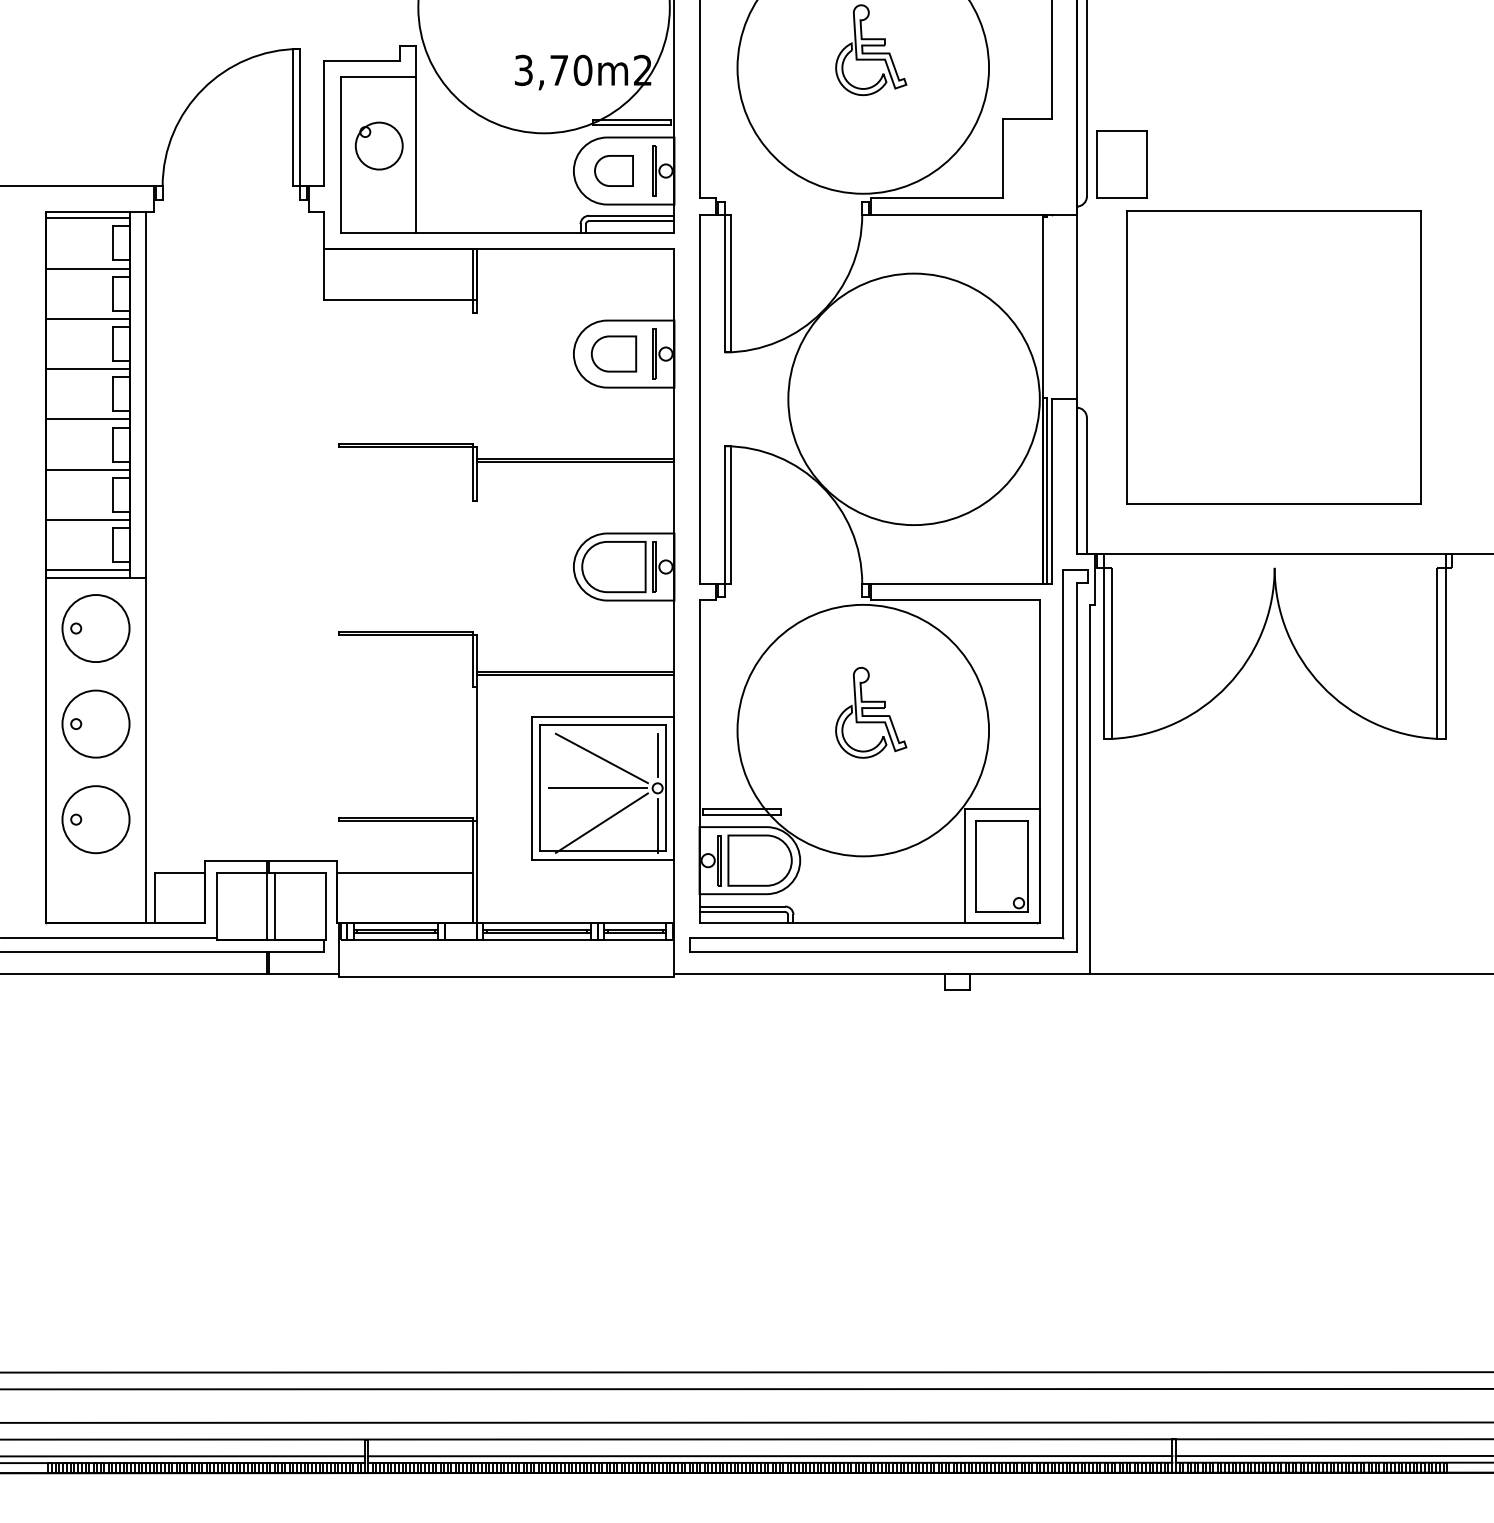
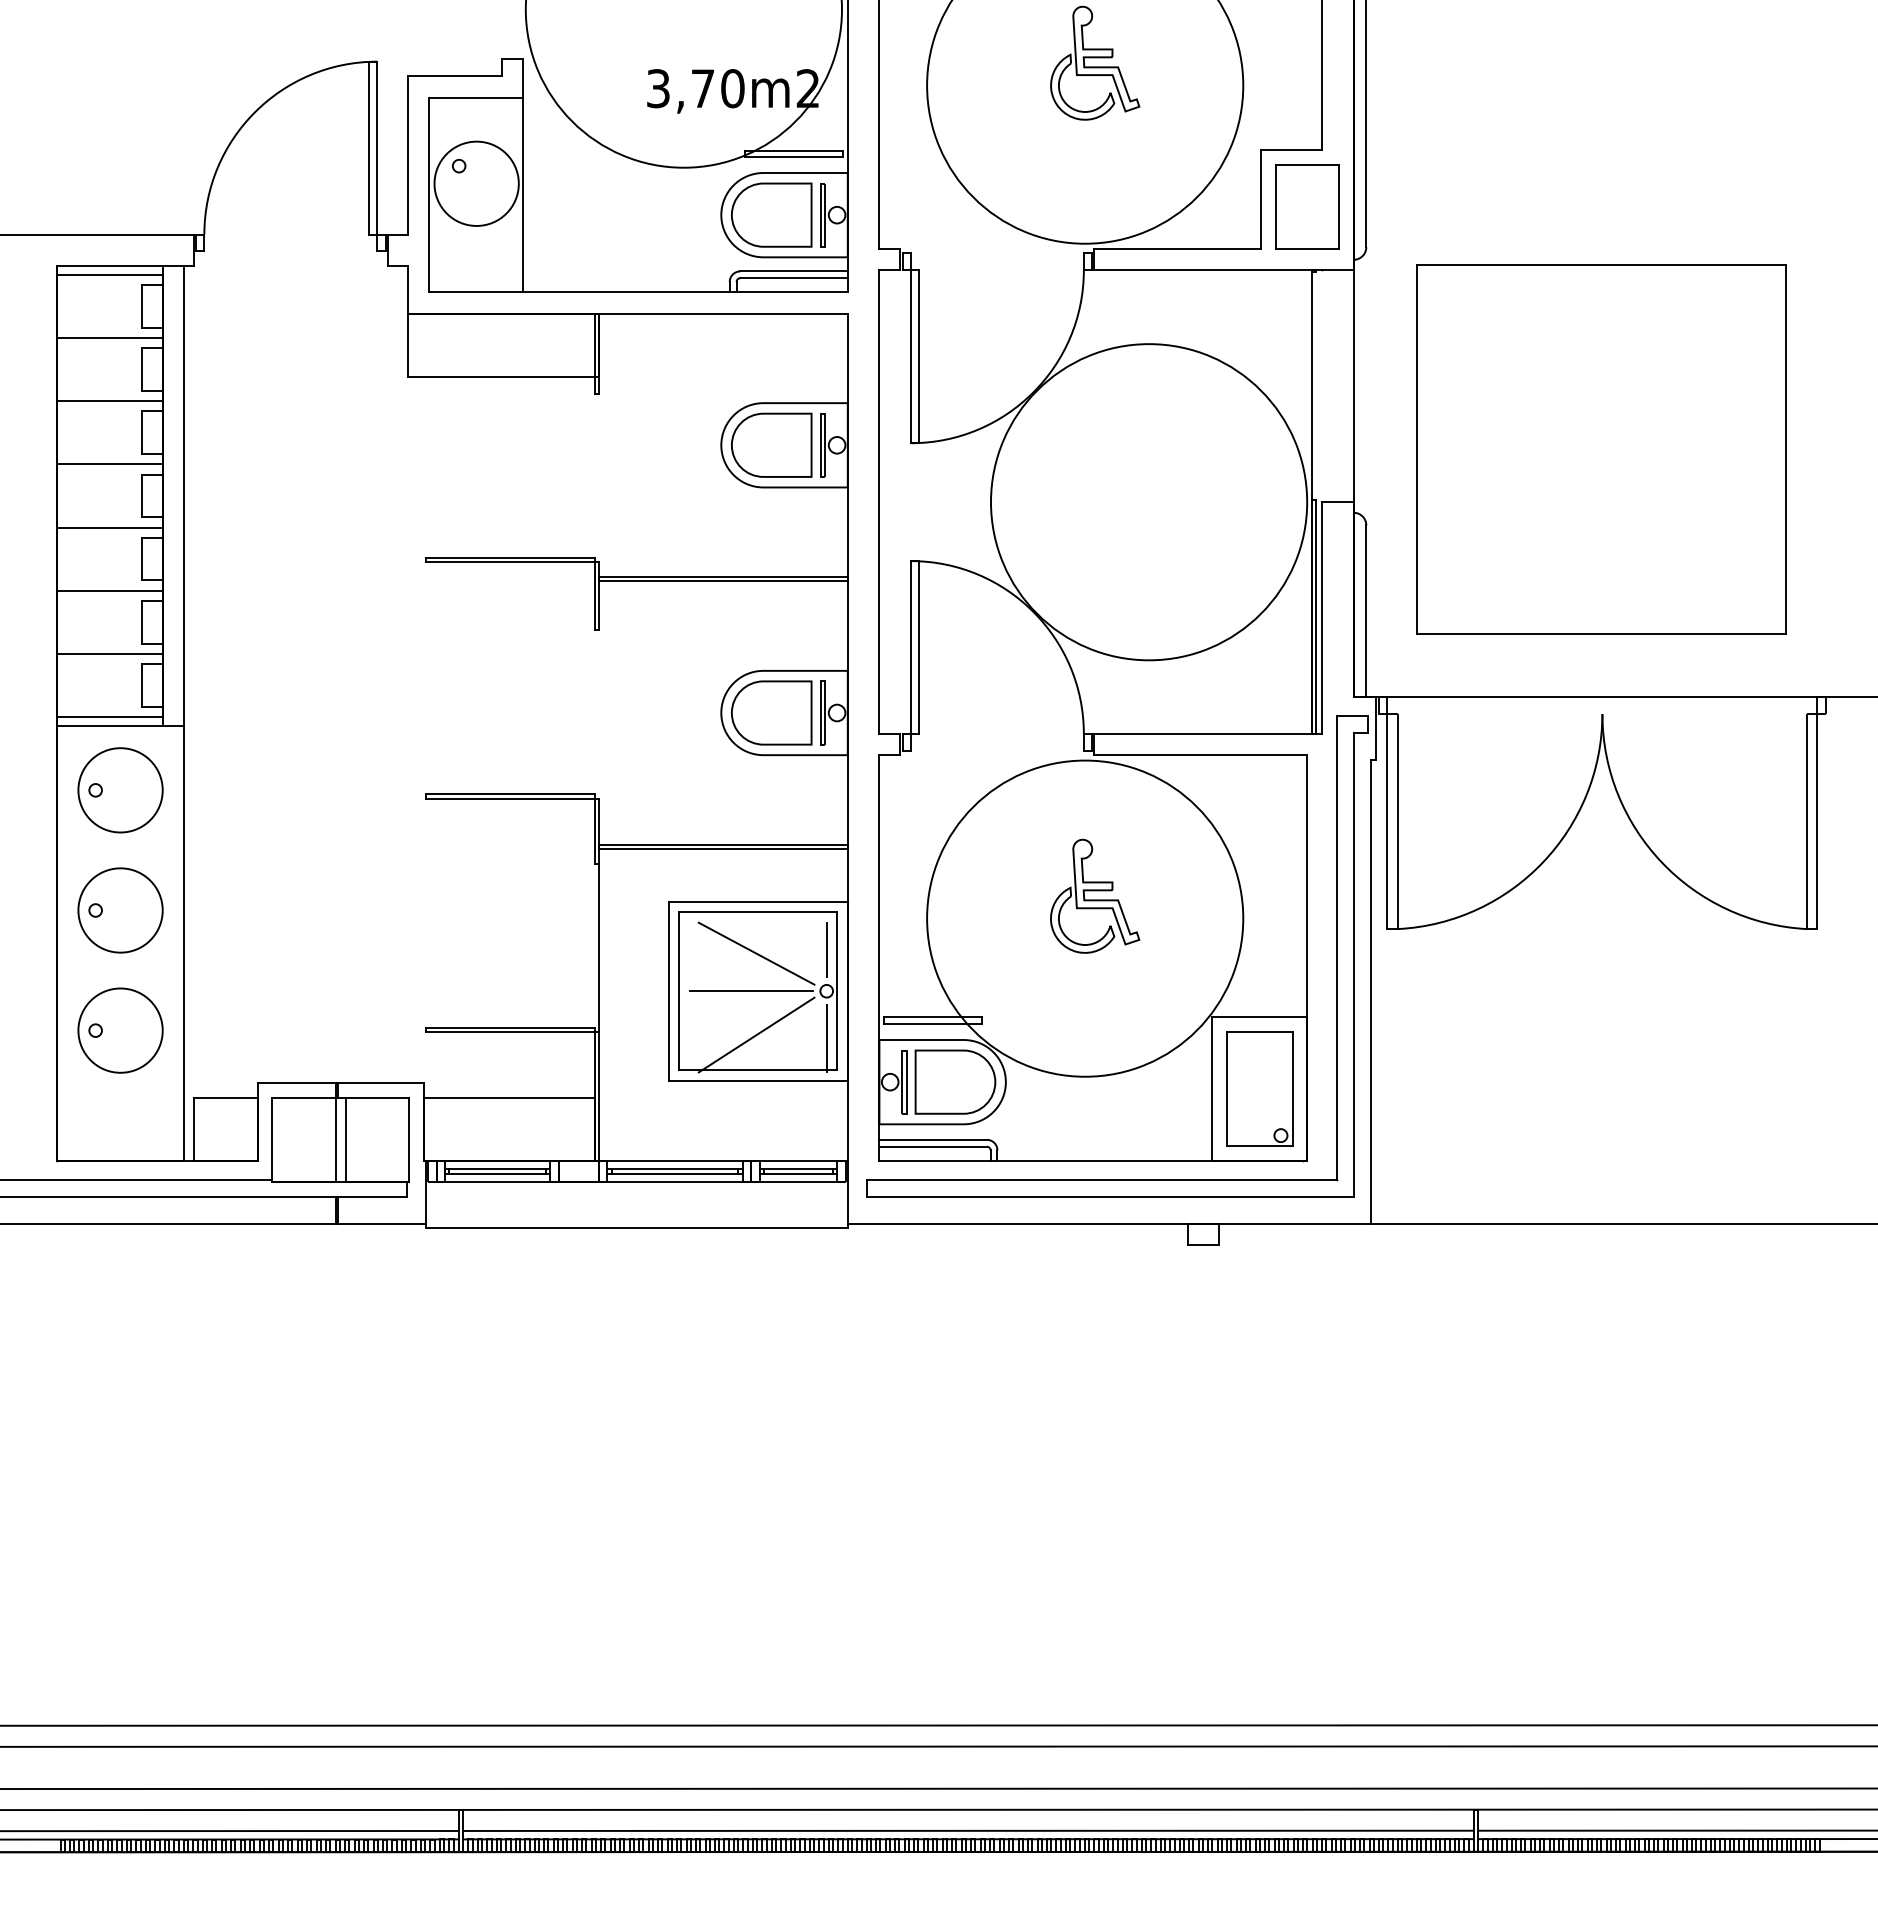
circle: (379, 145) -> (476, 183), size x1.43
part: (1122, 164) -> (1307, 206), moved
part: (613, 170) -> (771, 214), size x1.67
part: (613, 353) -> (771, 444), size x1.43

